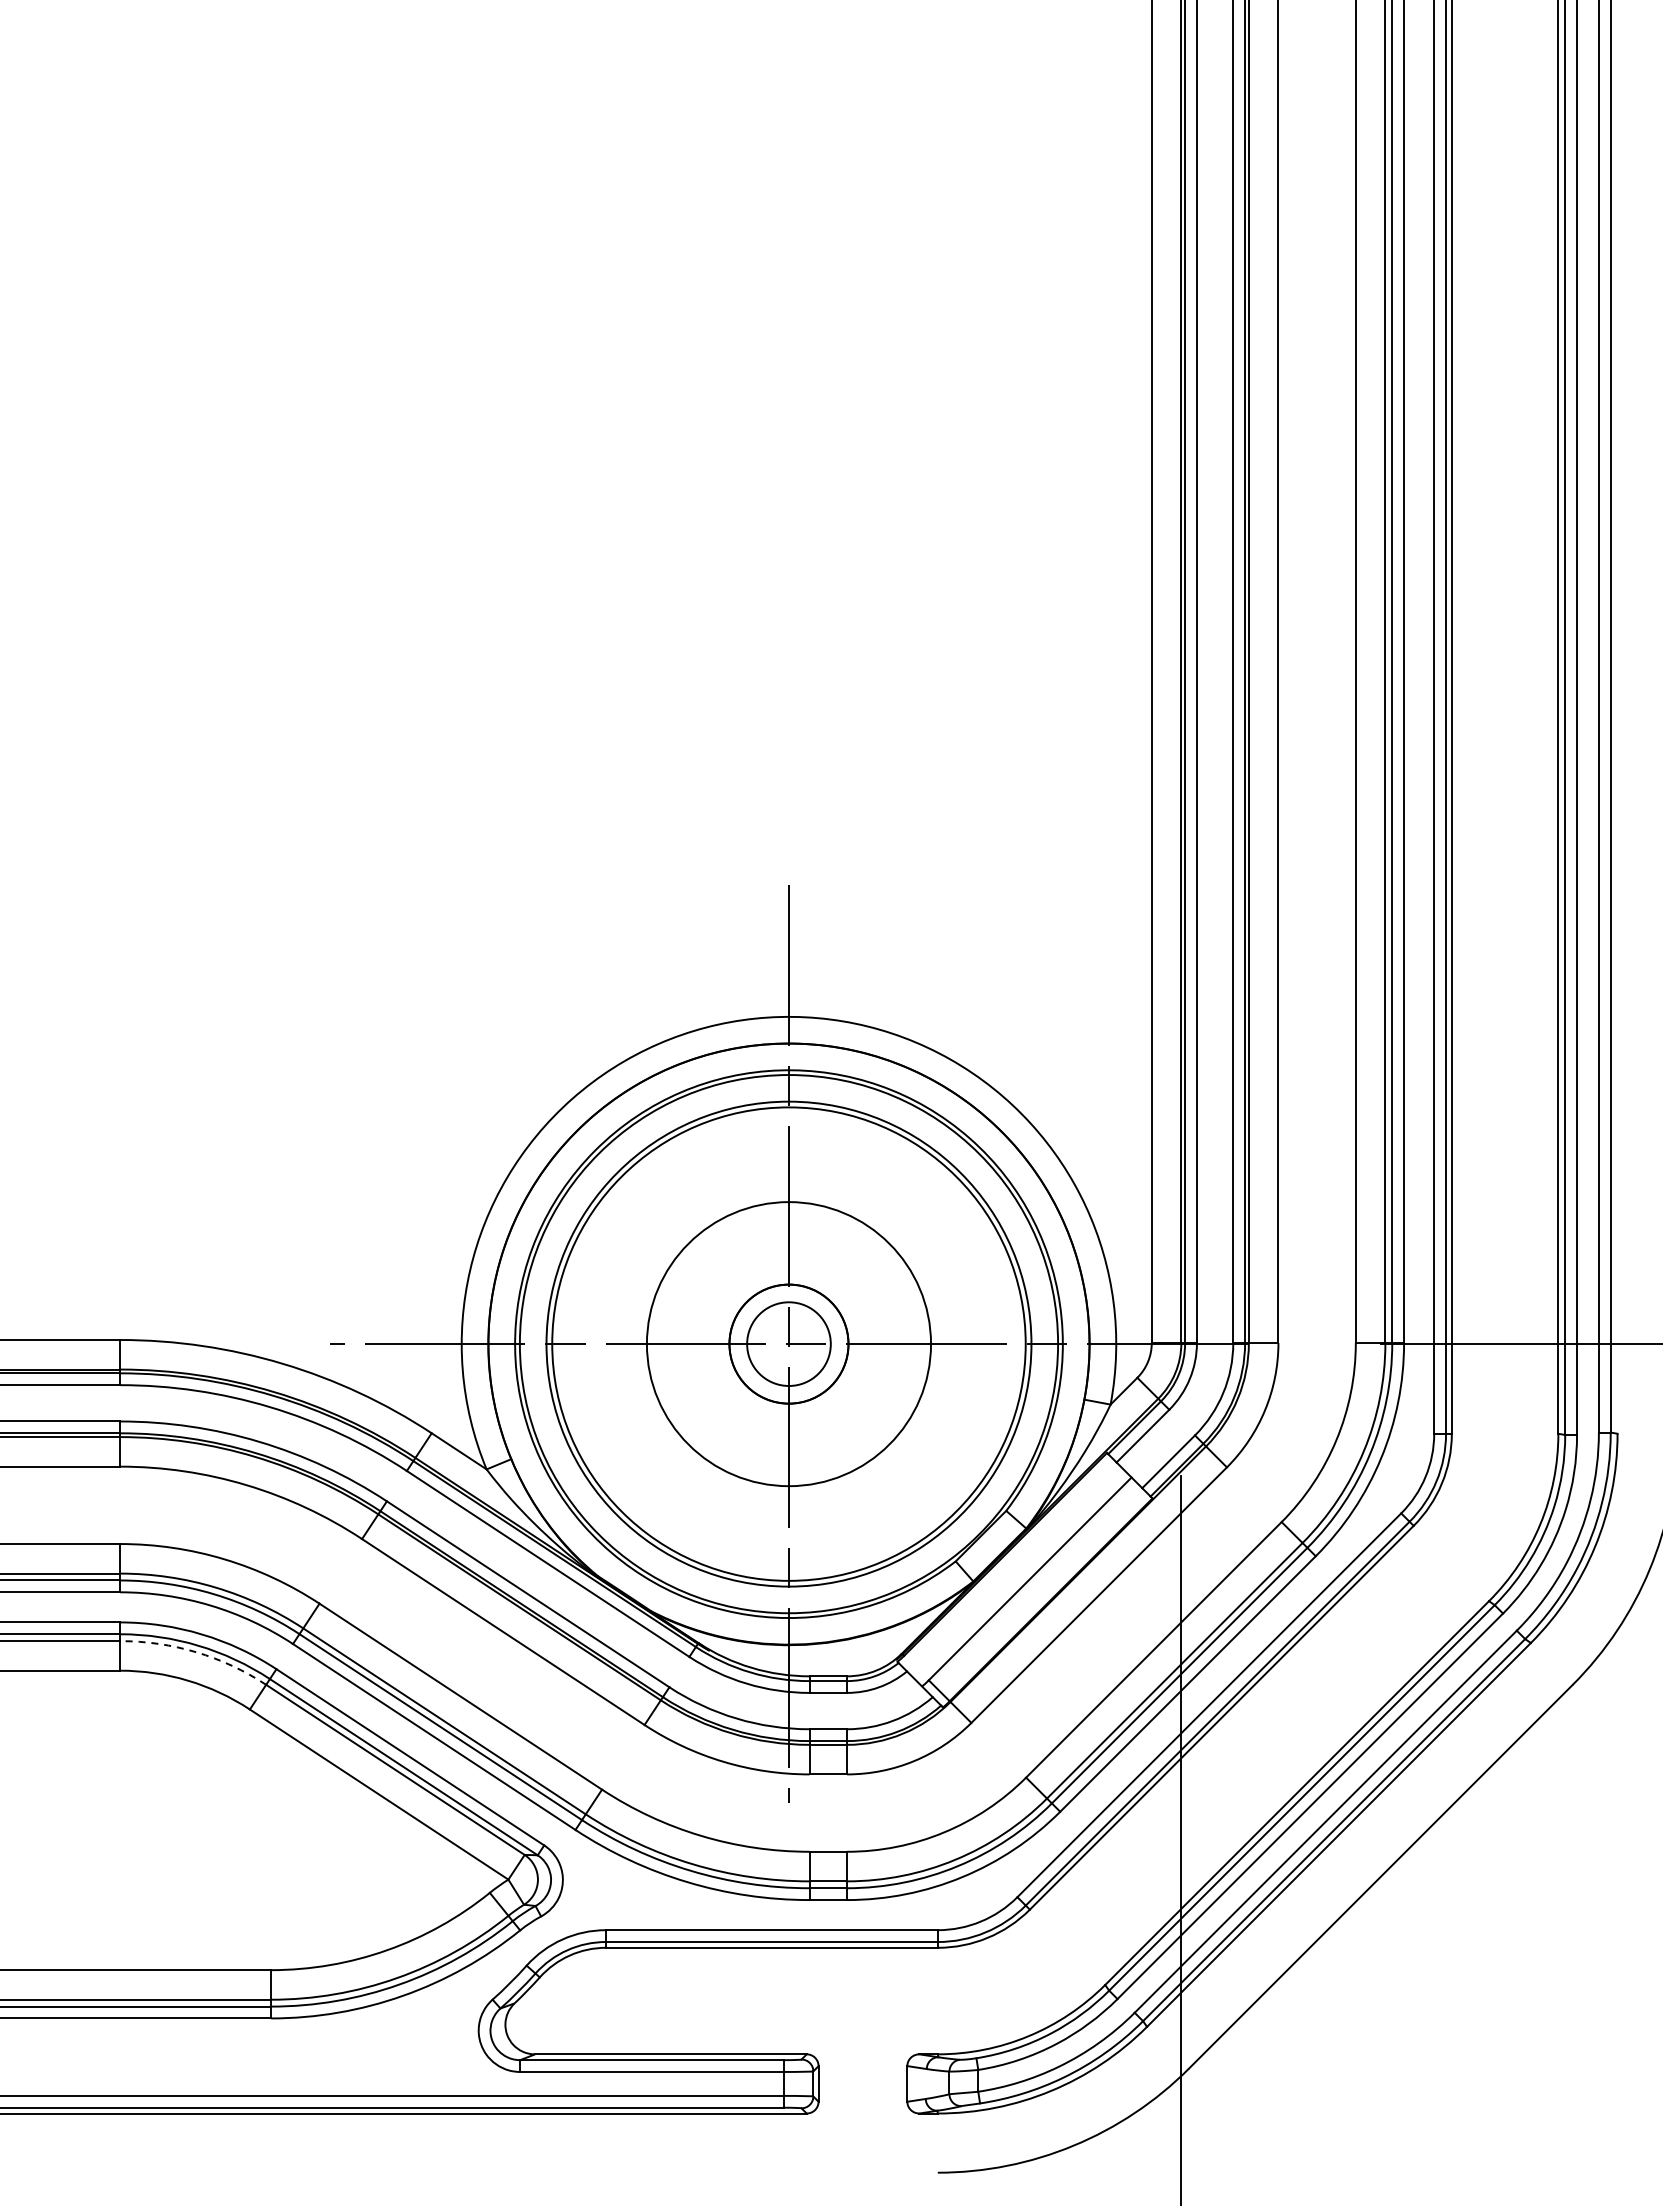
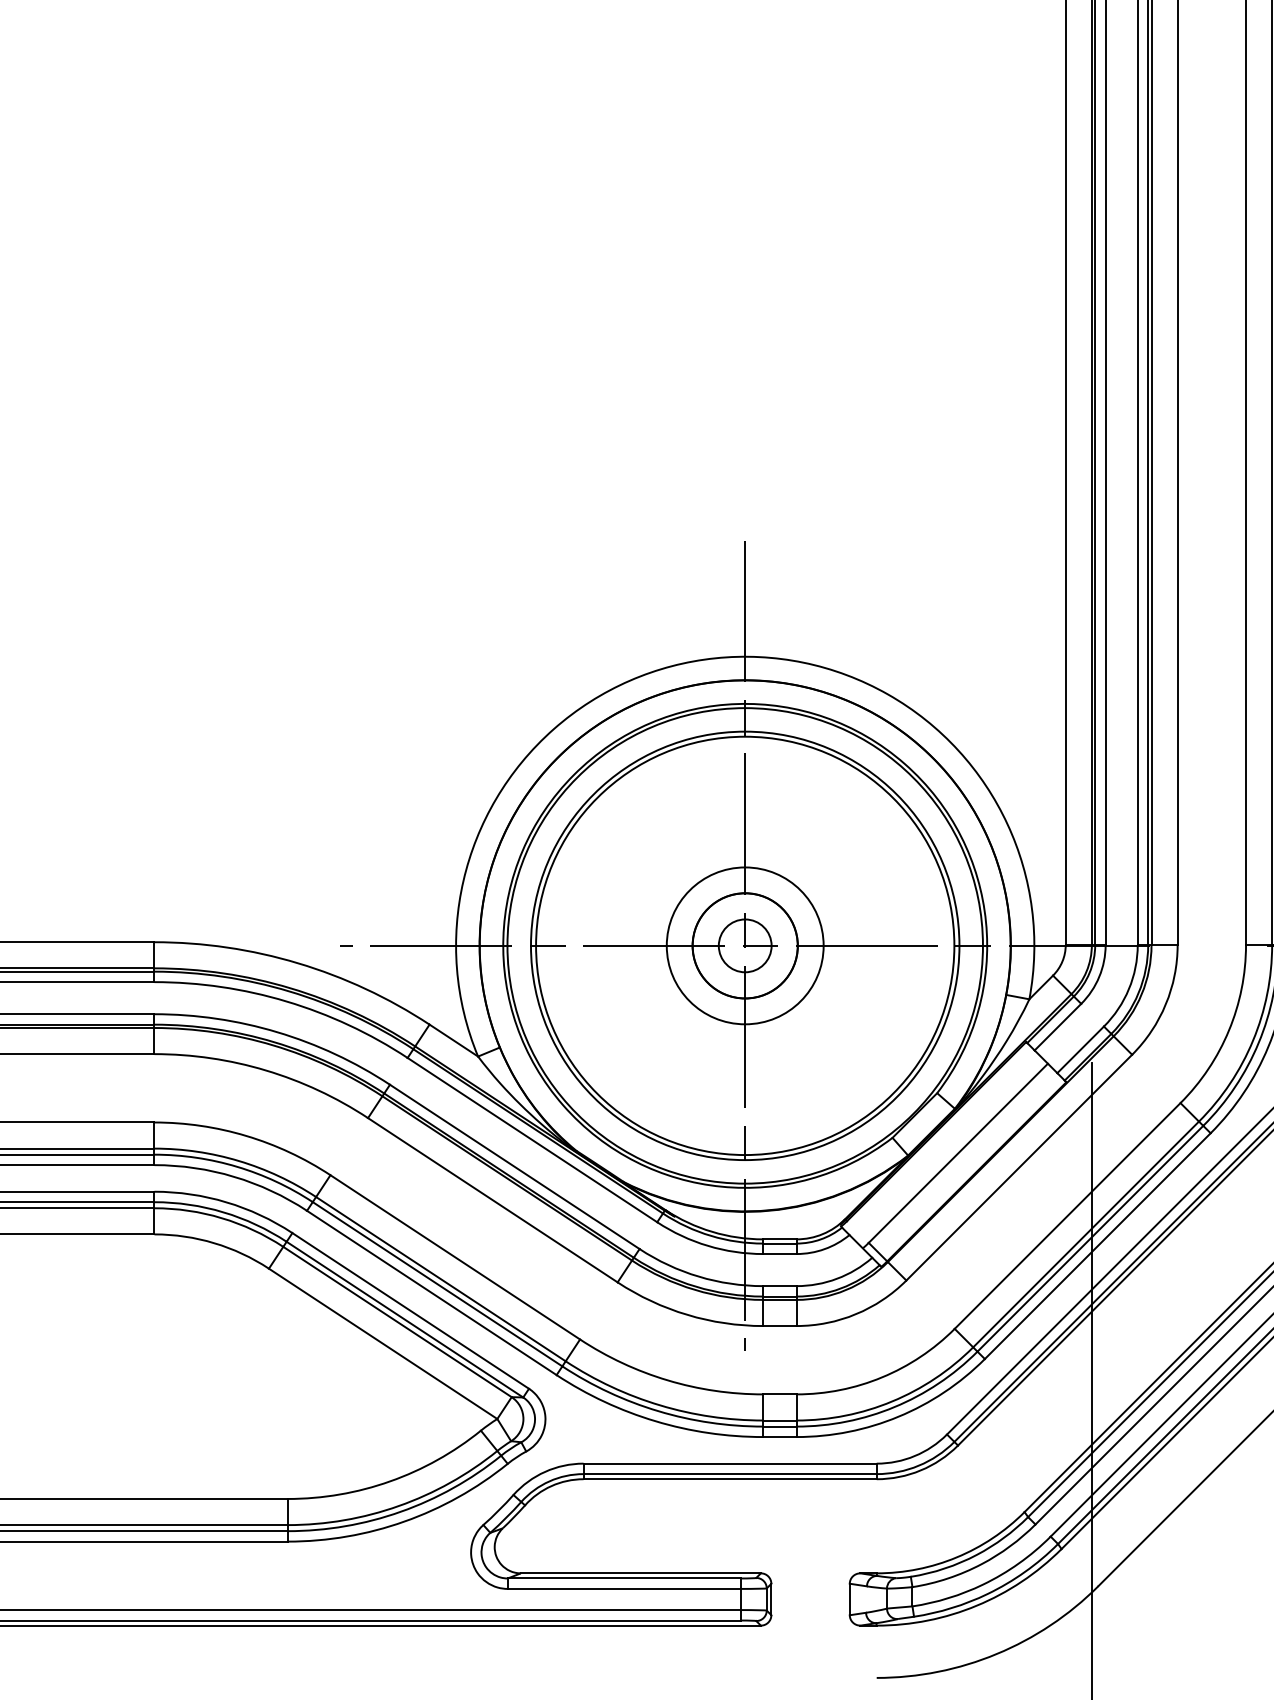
circle: (788, 1343) -> (744, 945), size x0.62
circle: (788, 1344) -> (744, 946), size x0.71
arc: (196, 1652) -> (221, 1218), dashed -> solid

